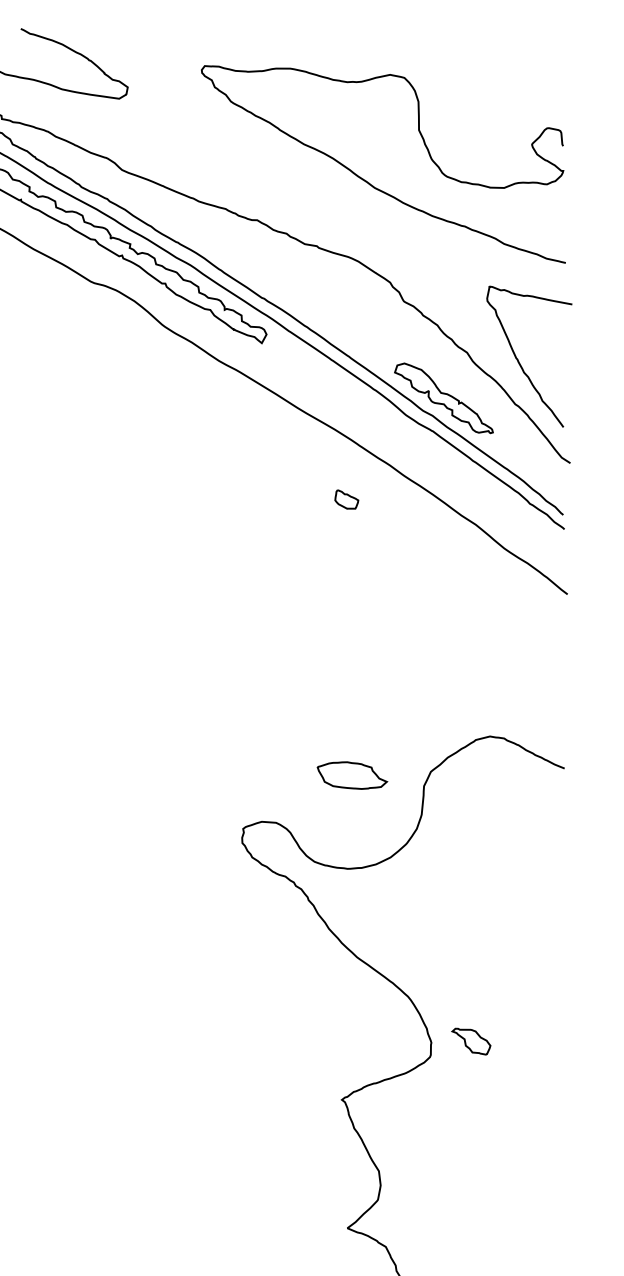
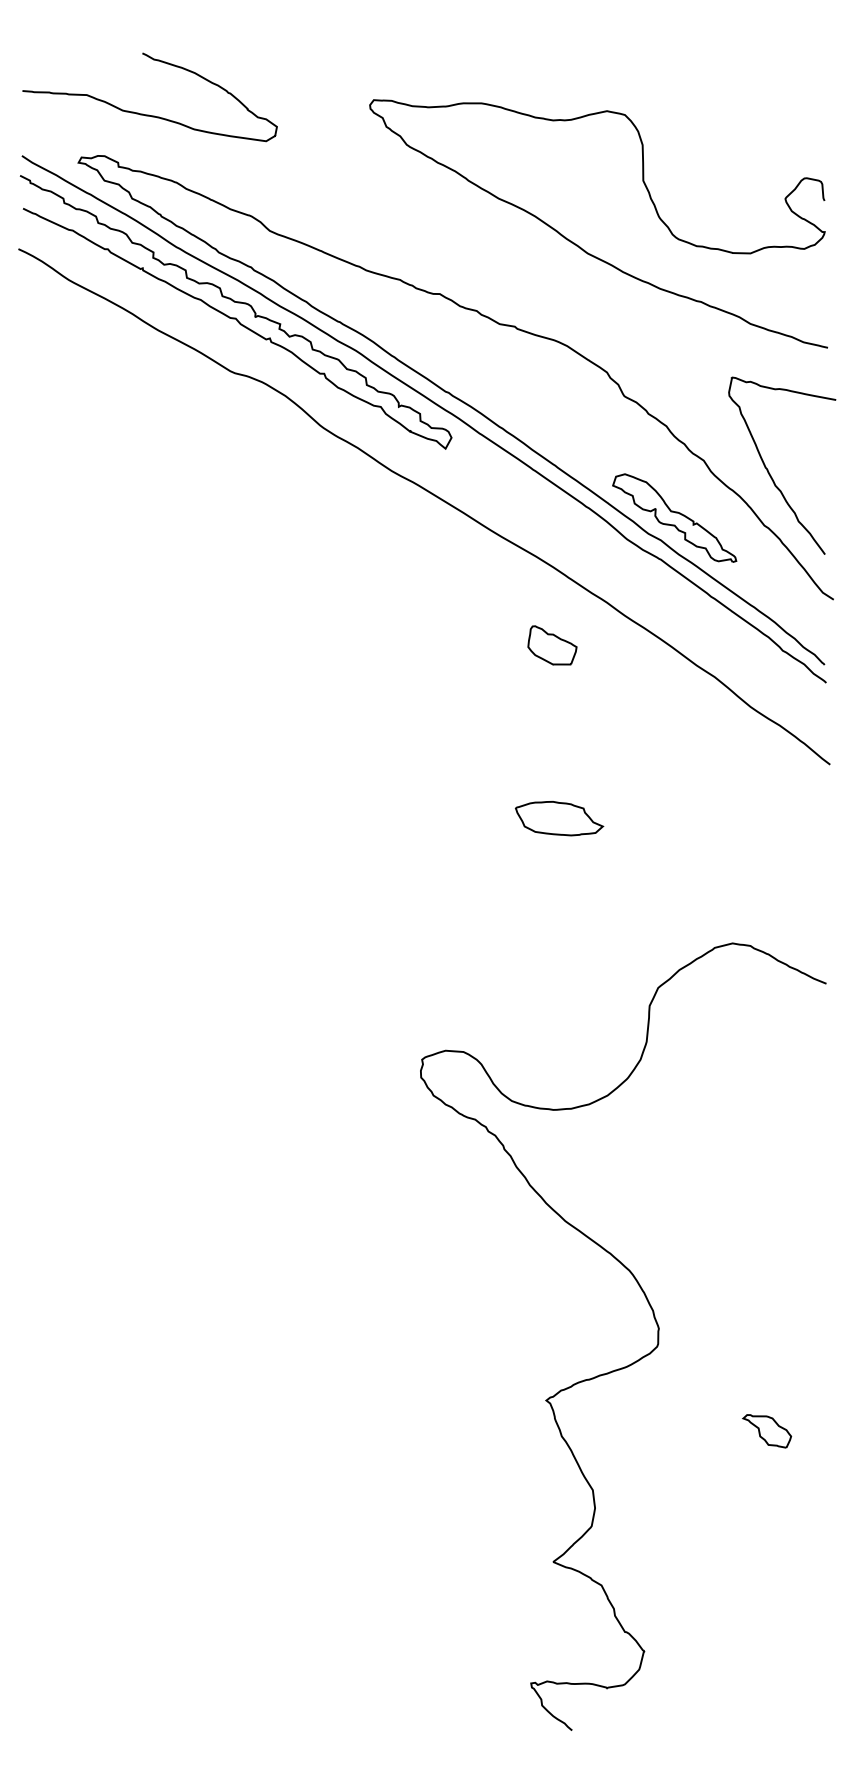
part: (346, 499) -> (552, 645), size x1.67
part: (352, 775) -> (559, 818), moved
part: (471, 1041) -> (767, 1431), moved

